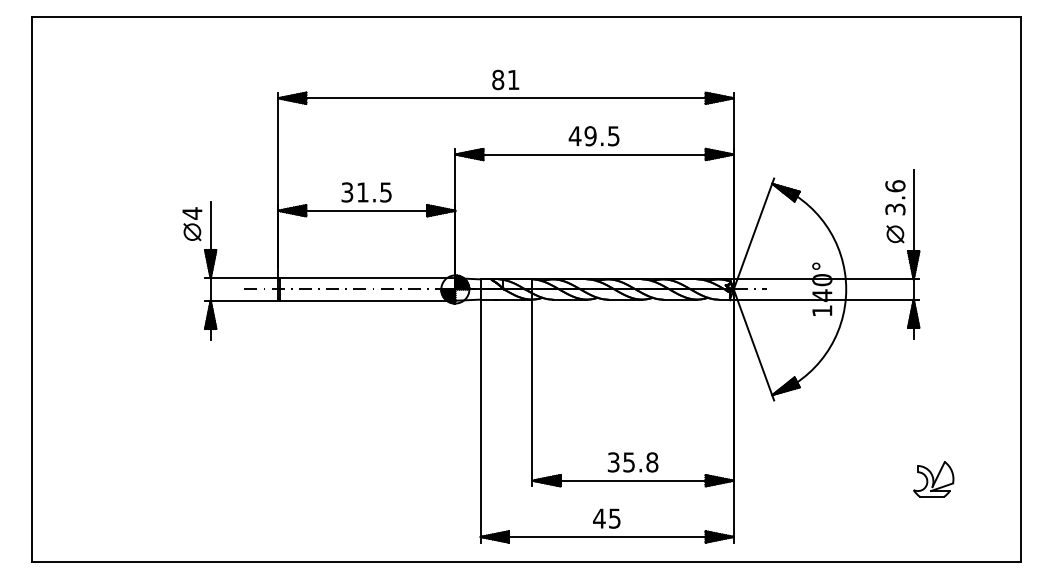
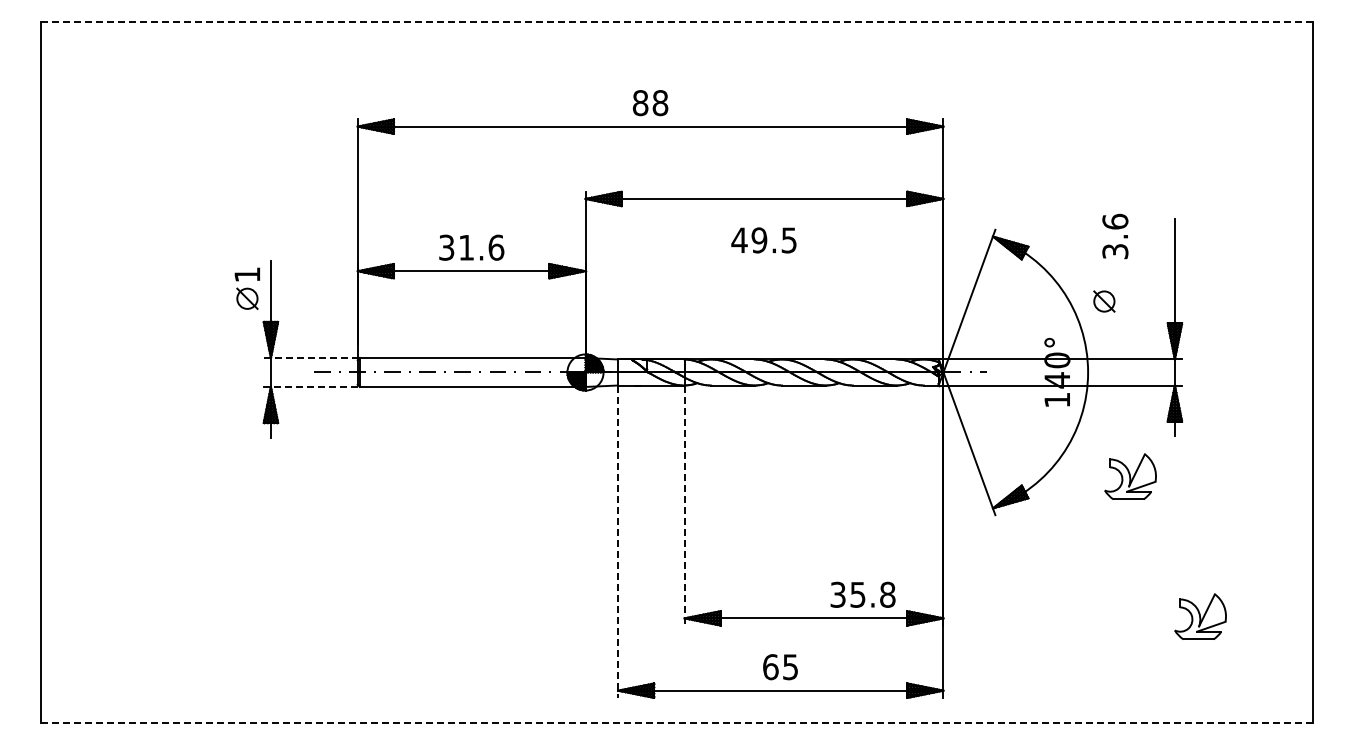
line: (526, 17) -> (676, 22), solid -> dashed
text: (513, 80) -> (660, 103), 81 -> 88
text: (593, 136) -> (763, 240), moved
text: (386, 192) -> (496, 247), 31.5 -> 31.6
text: (895, 197) -> (1115, 236), moved
text: (192, 213) -> (247, 274), 4 -> 1
part: (895, 234) -> (1104, 301), moved
line: (242, 278) -> (311, 358), solid -> dashed
line: (243, 300) -> (313, 386), solid -> dashed
part: (879, 370) -> (1130, 476), added
line: (532, 393) -> (684, 506), solid -> dashed
line: (481, 421) -> (618, 542), solid -> dashed
text: (632, 462) -> (862, 594), moved
text: (599, 518) -> (770, 667), 45 -> 65
line: (526, 561) -> (677, 722), solid -> dashed

